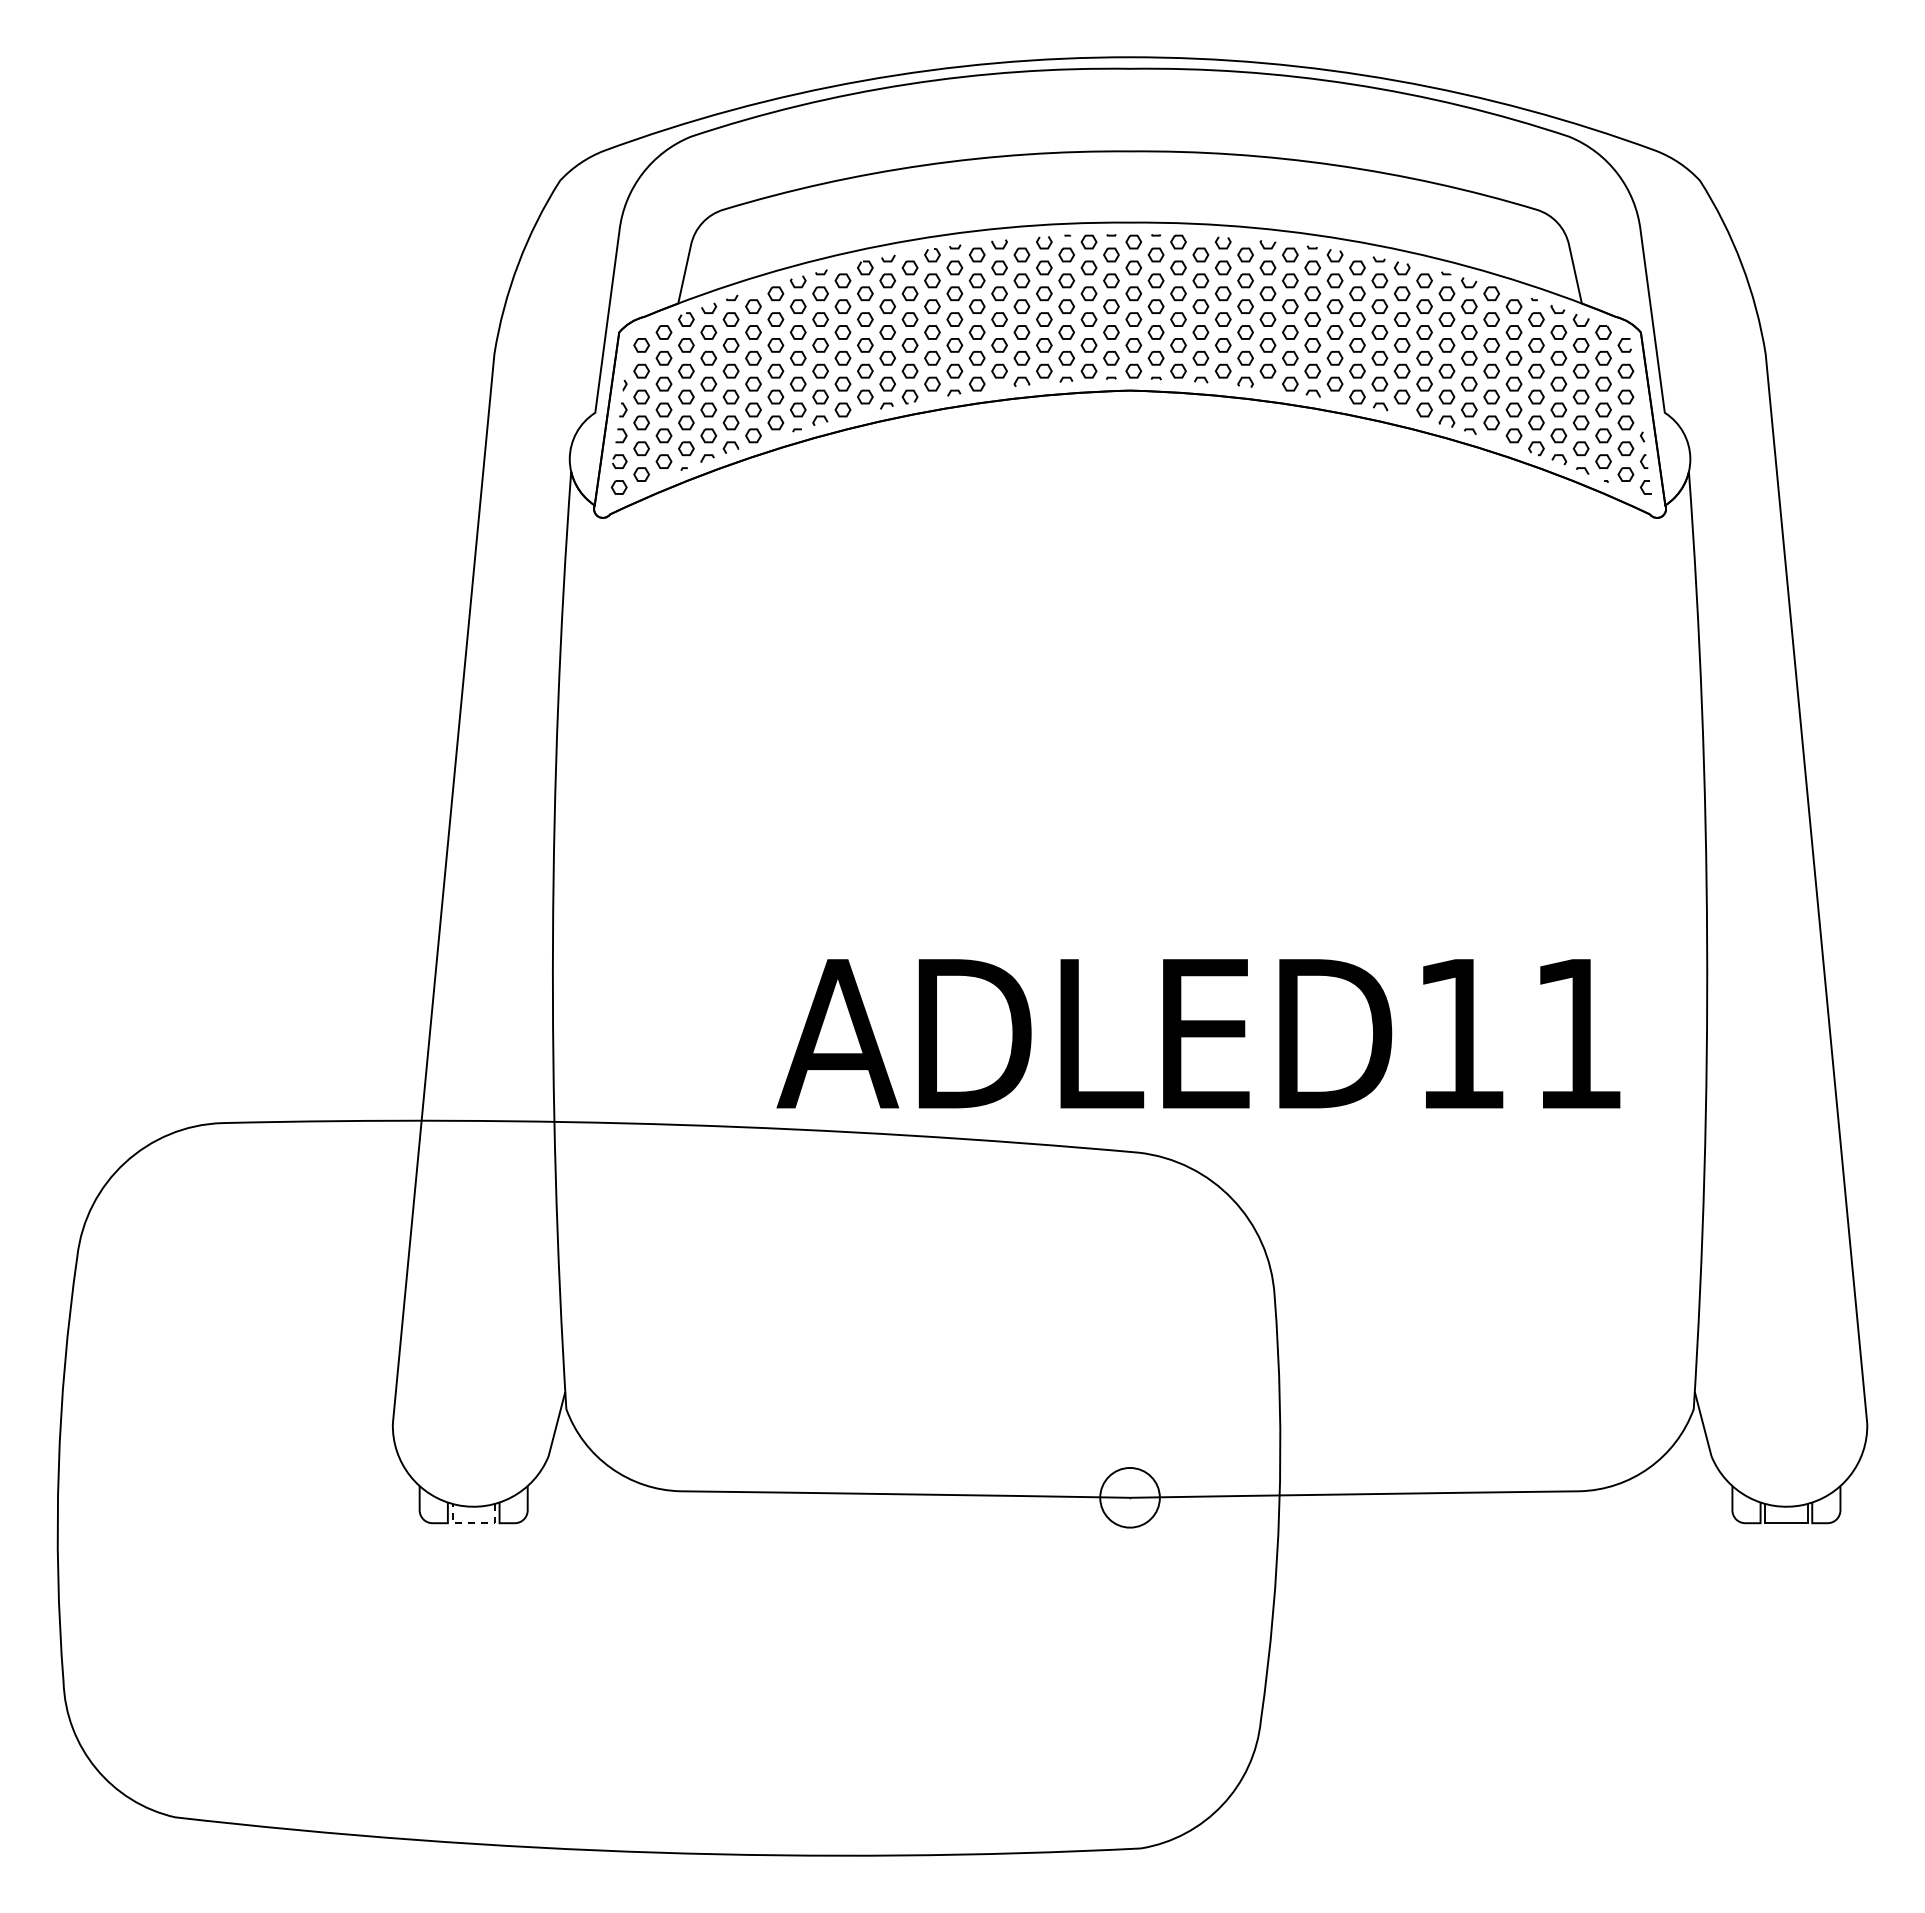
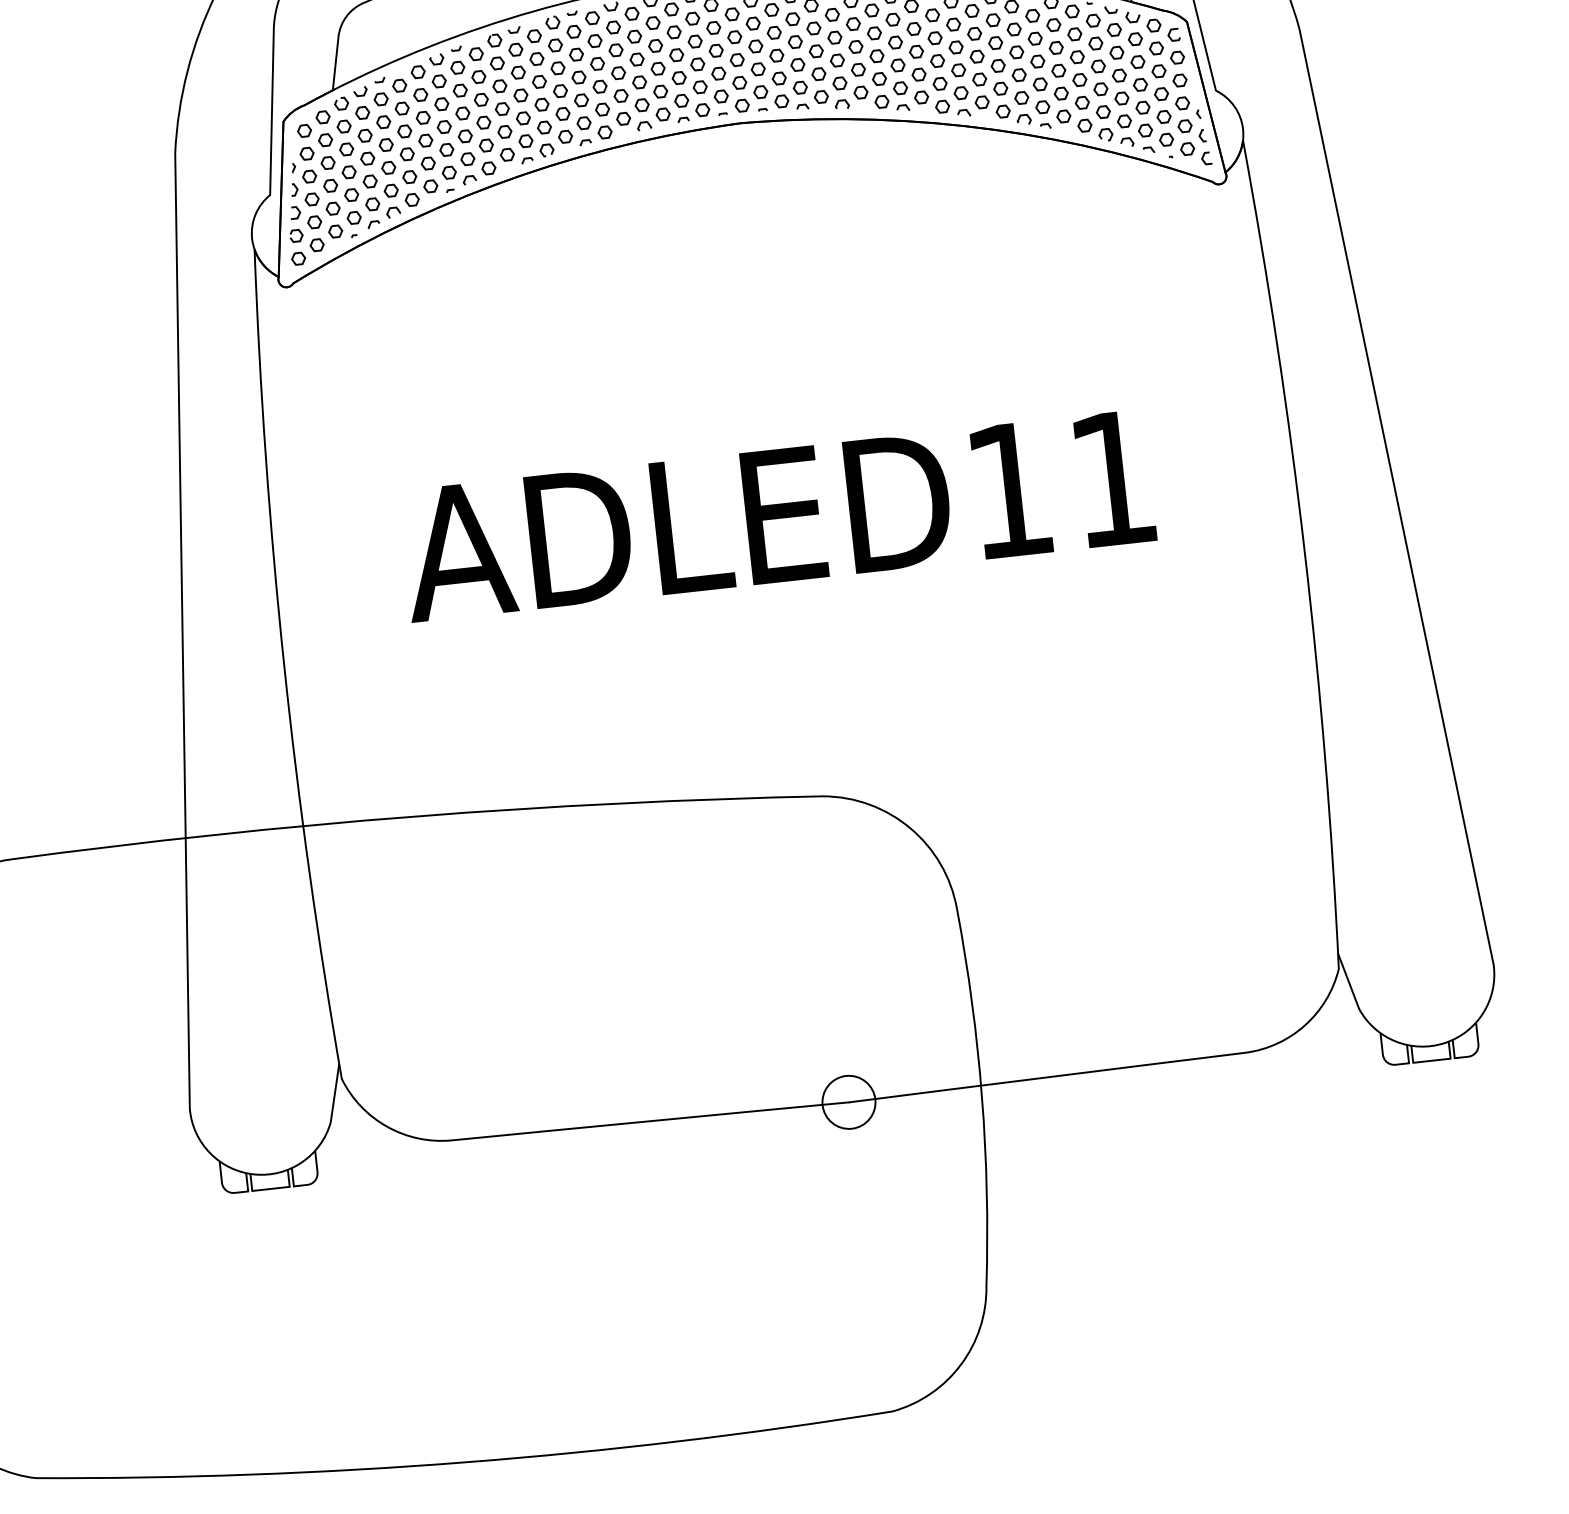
text: (1198, 1033) -> (777, 515), moved
line: (473, 1523) -> (270, 1189), dashed -> solid

